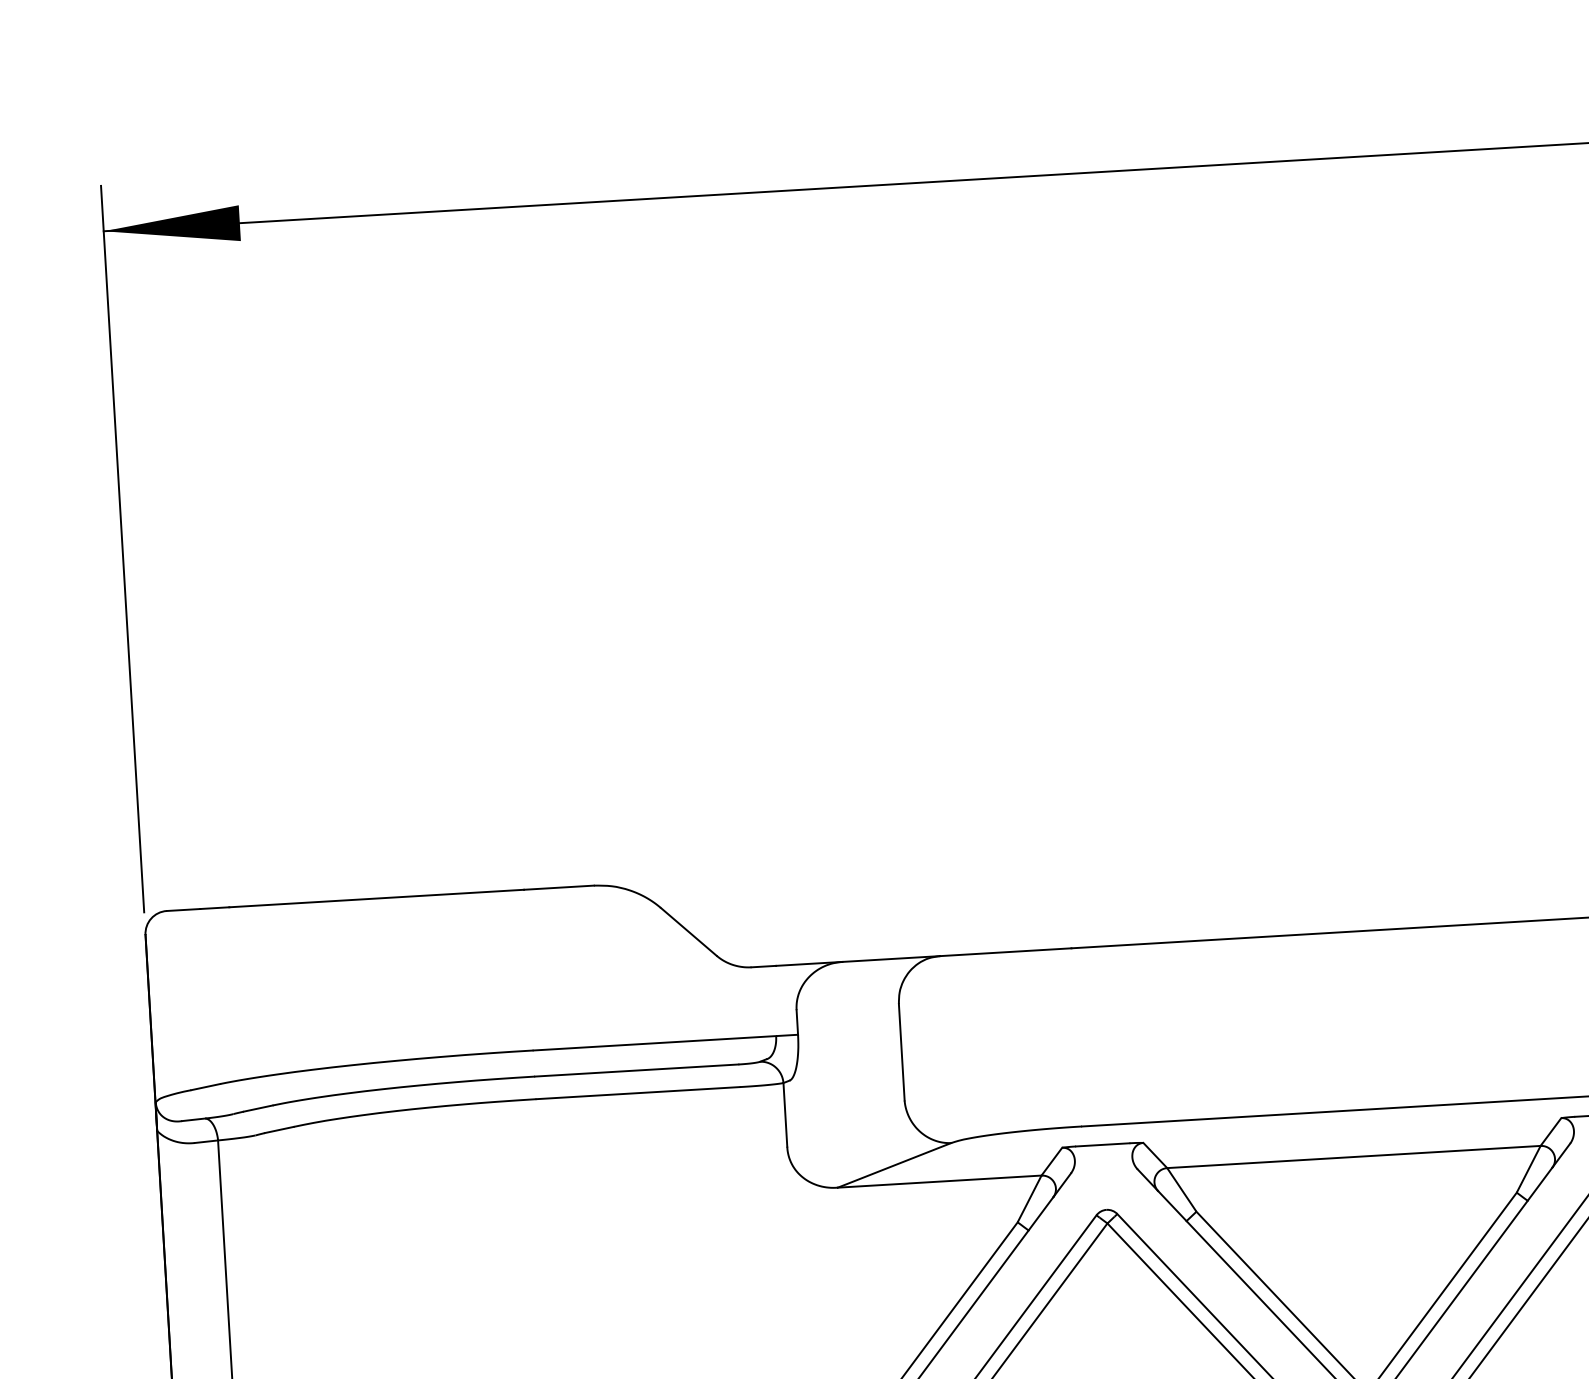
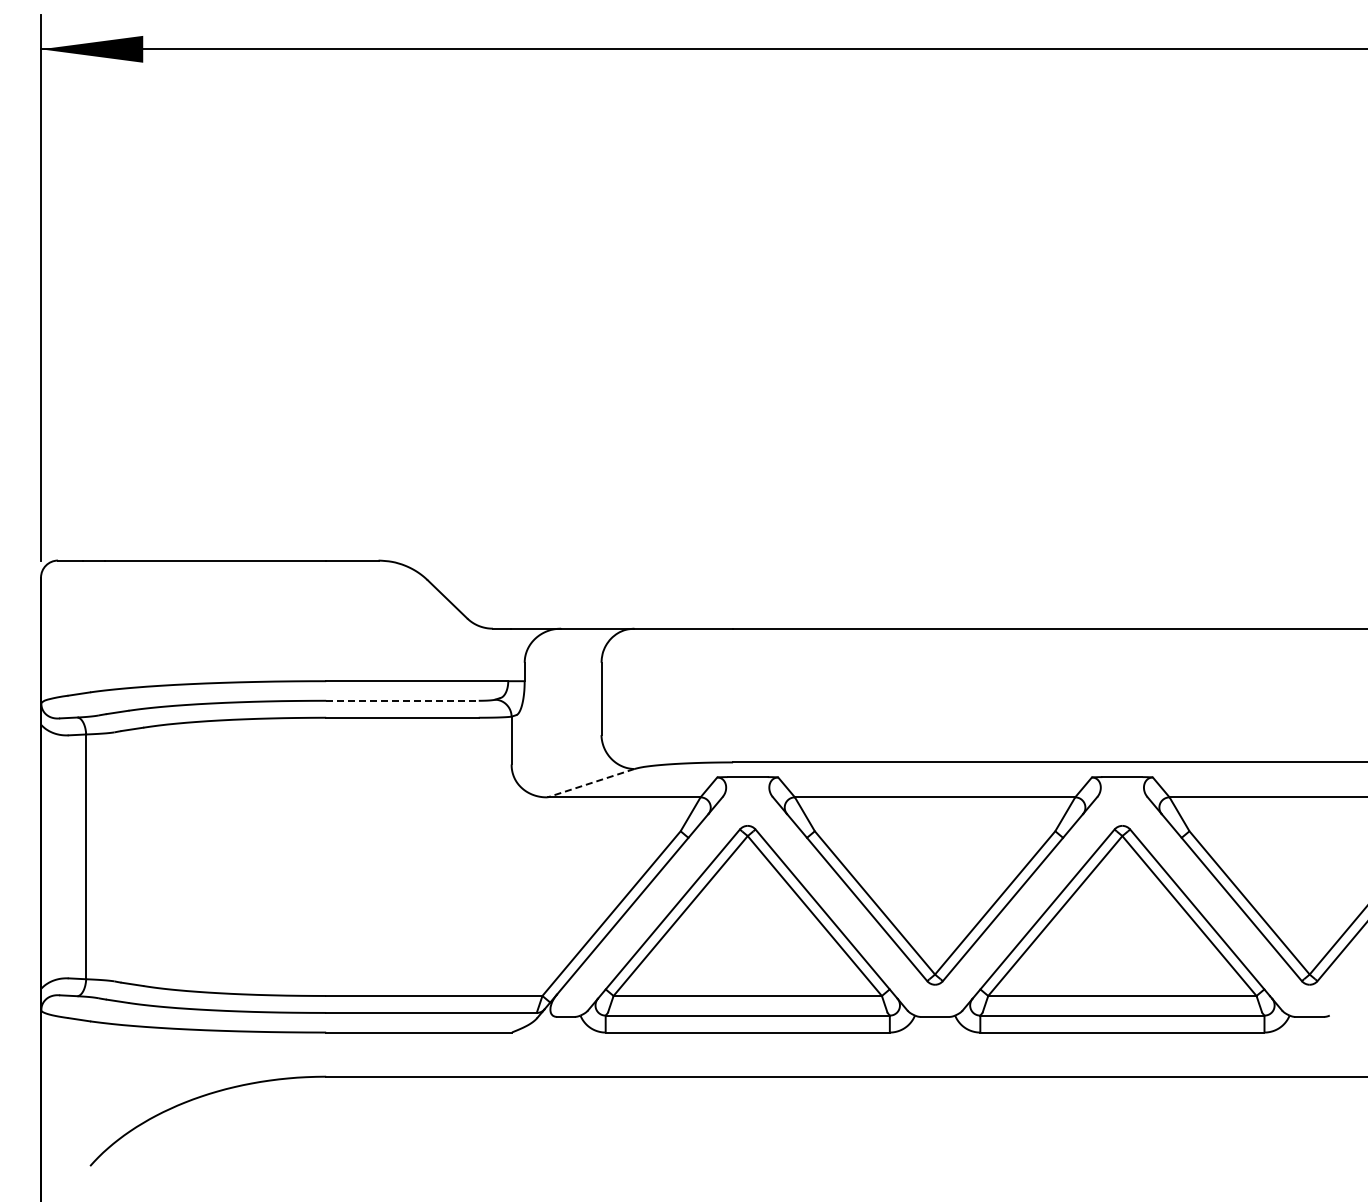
line: (636, 1070) -> (402, 700), solid -> dashed
line: (895, 1165) -> (591, 783), solid -> dashed

